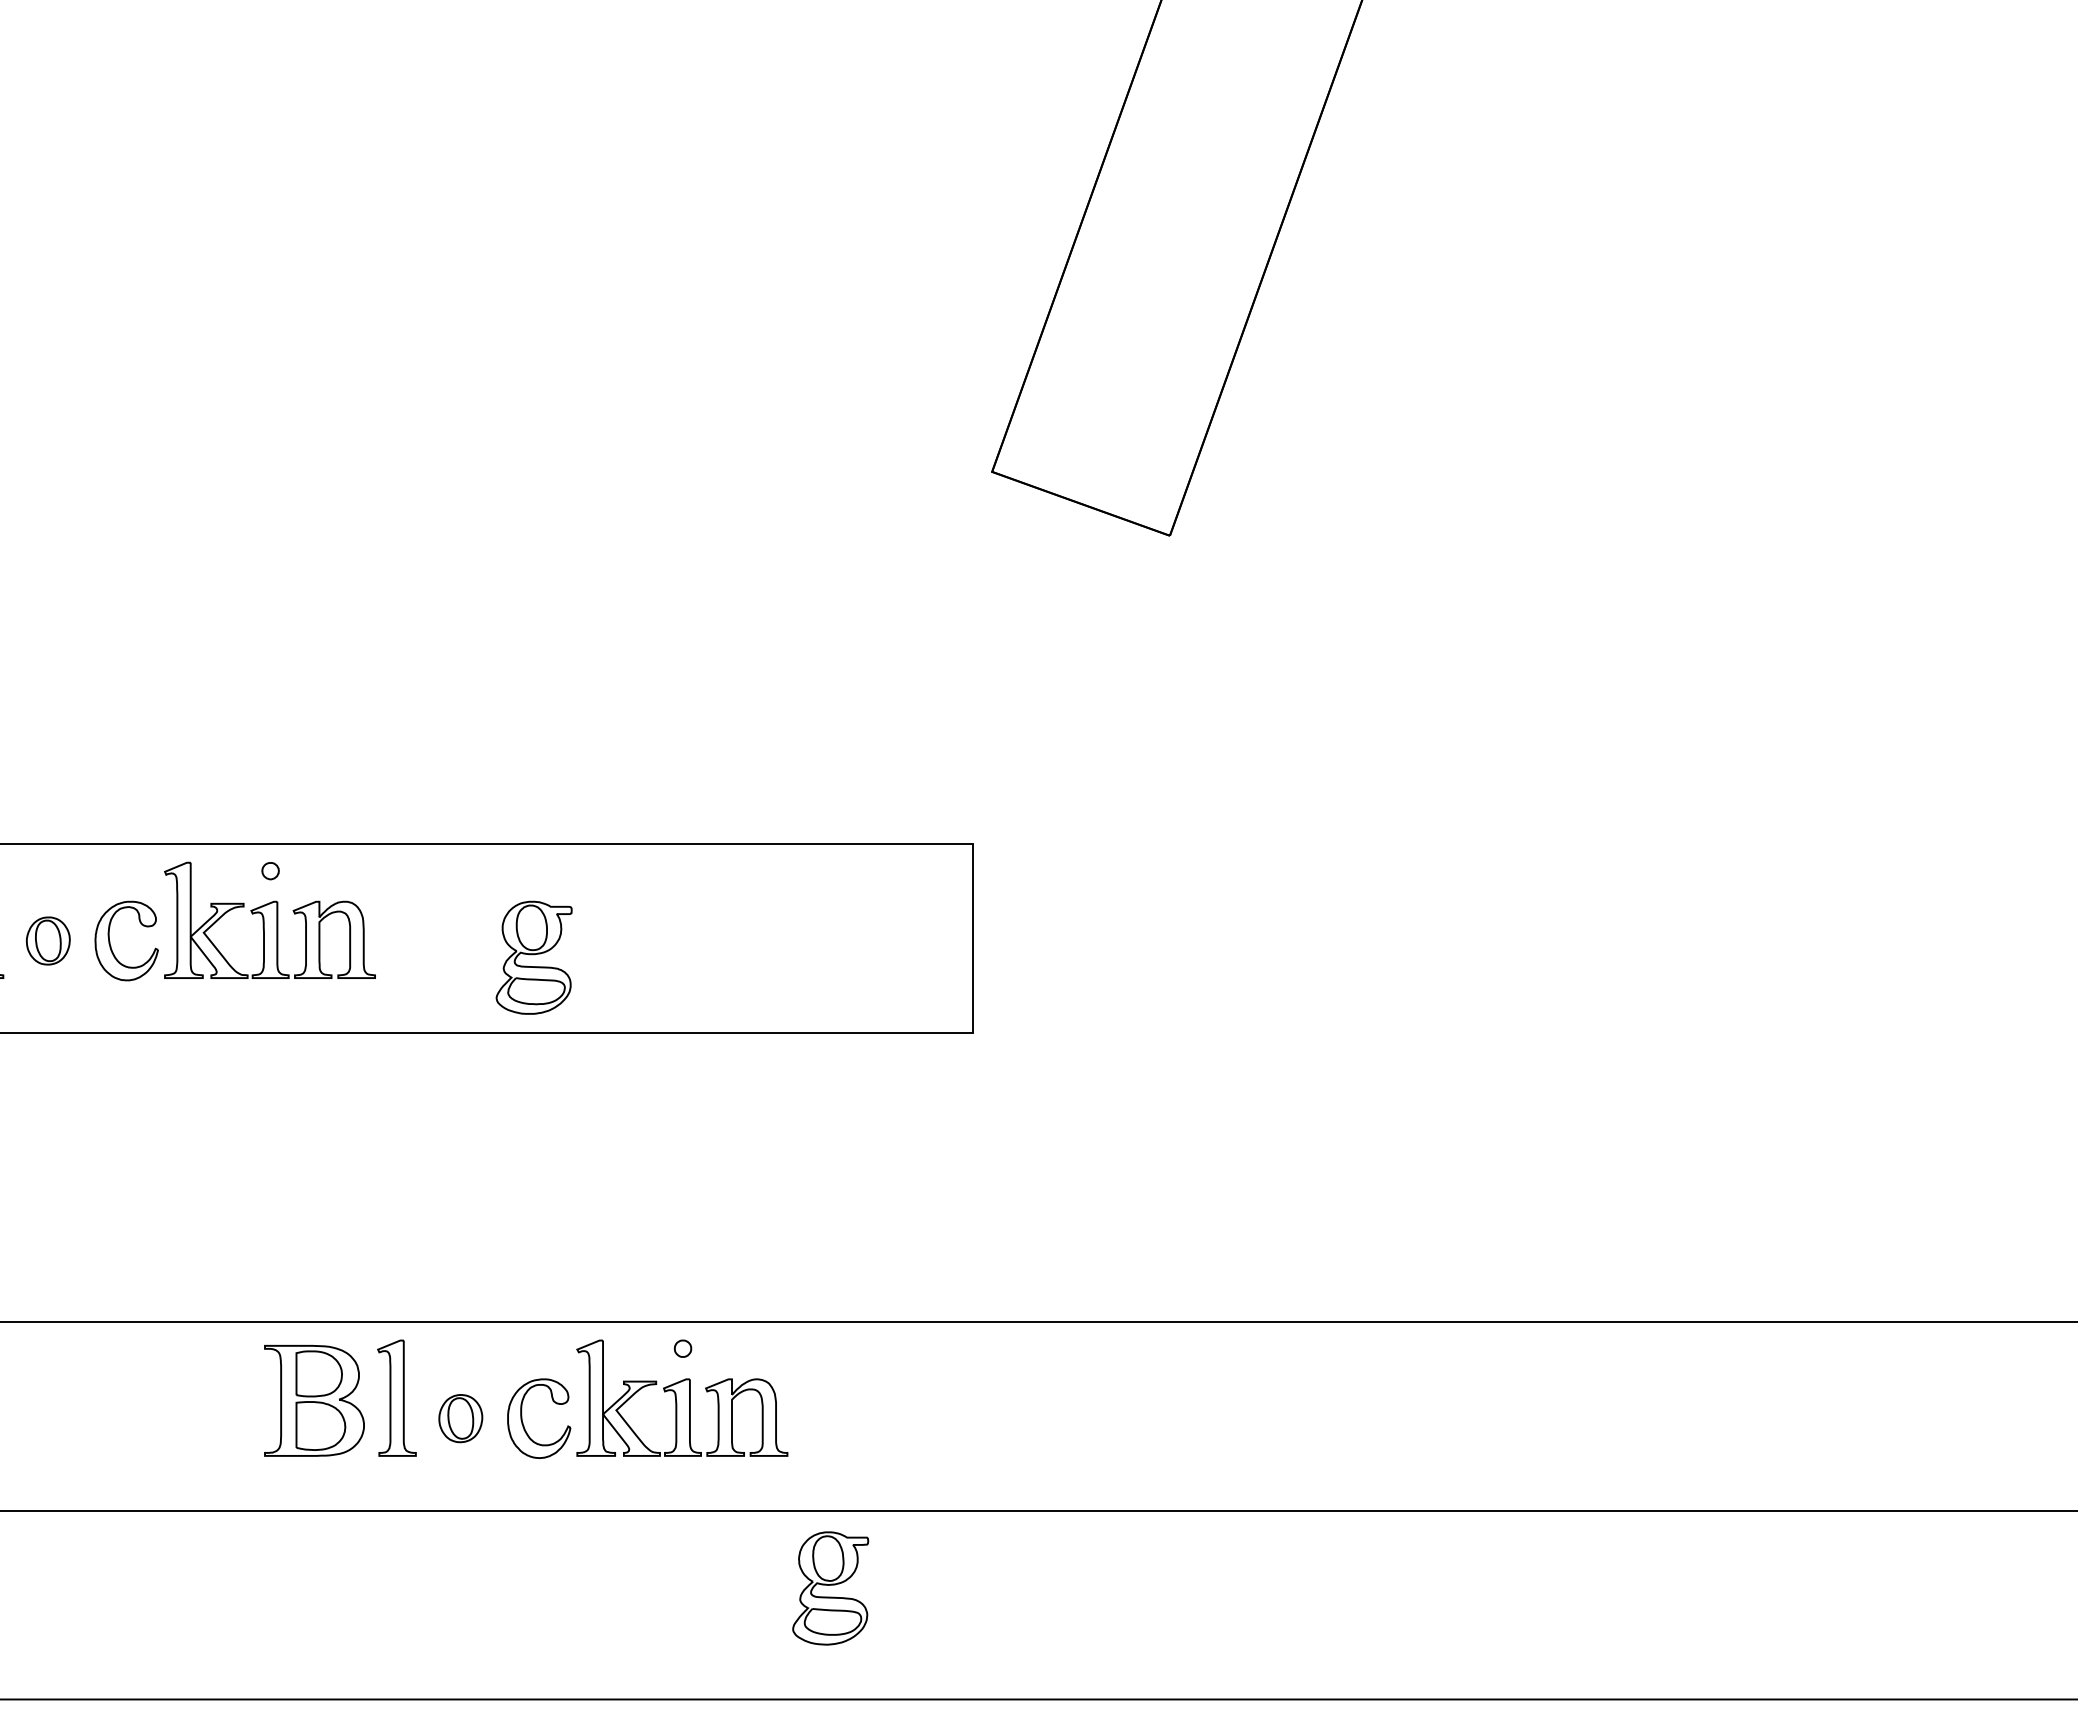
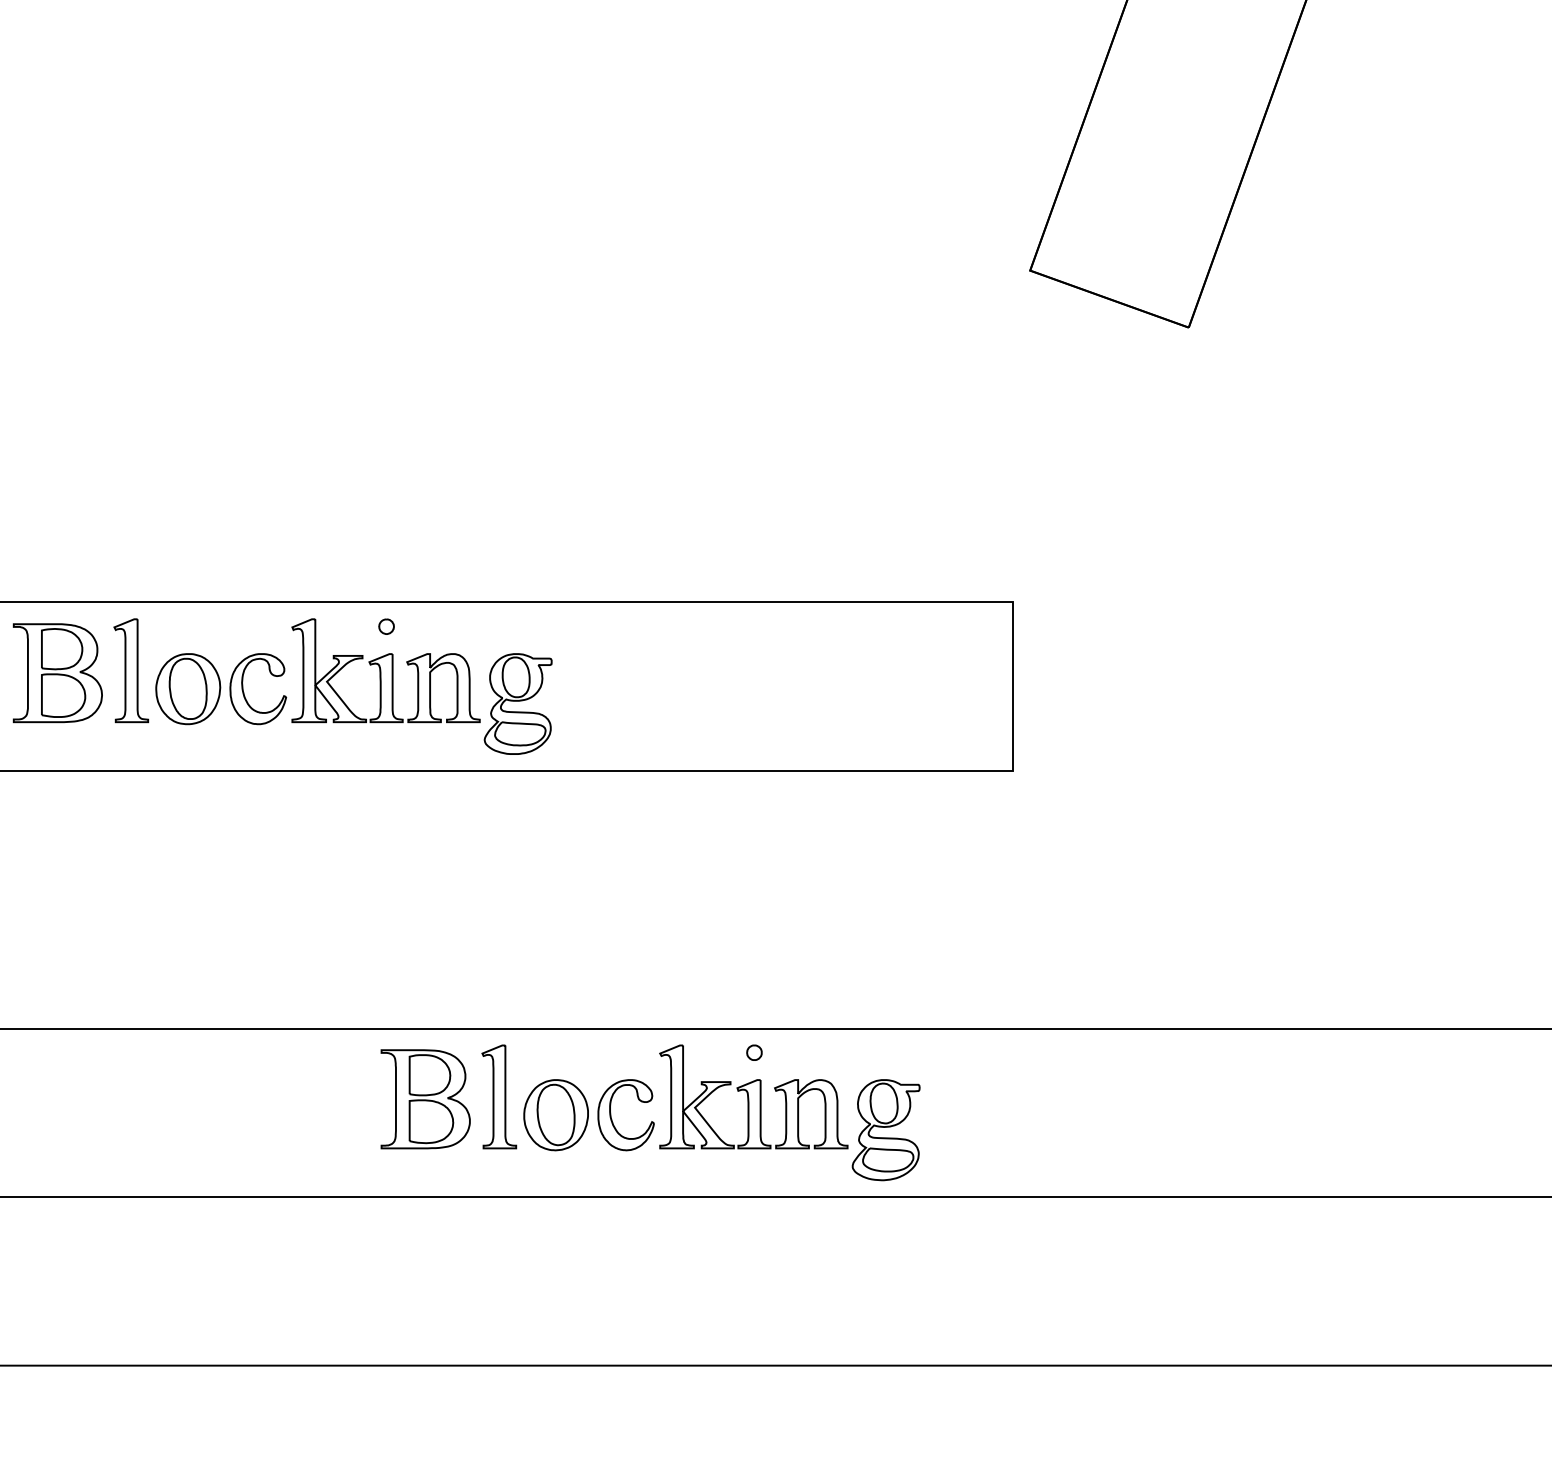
part: (48, 940) -> (188, 688), size x1.67
part: (533, 957) -> (517, 703), moved
part: (460, 1418) -> (555, 1115), size x1.67
part: (830, 1588) -> (886, 1130), moved

